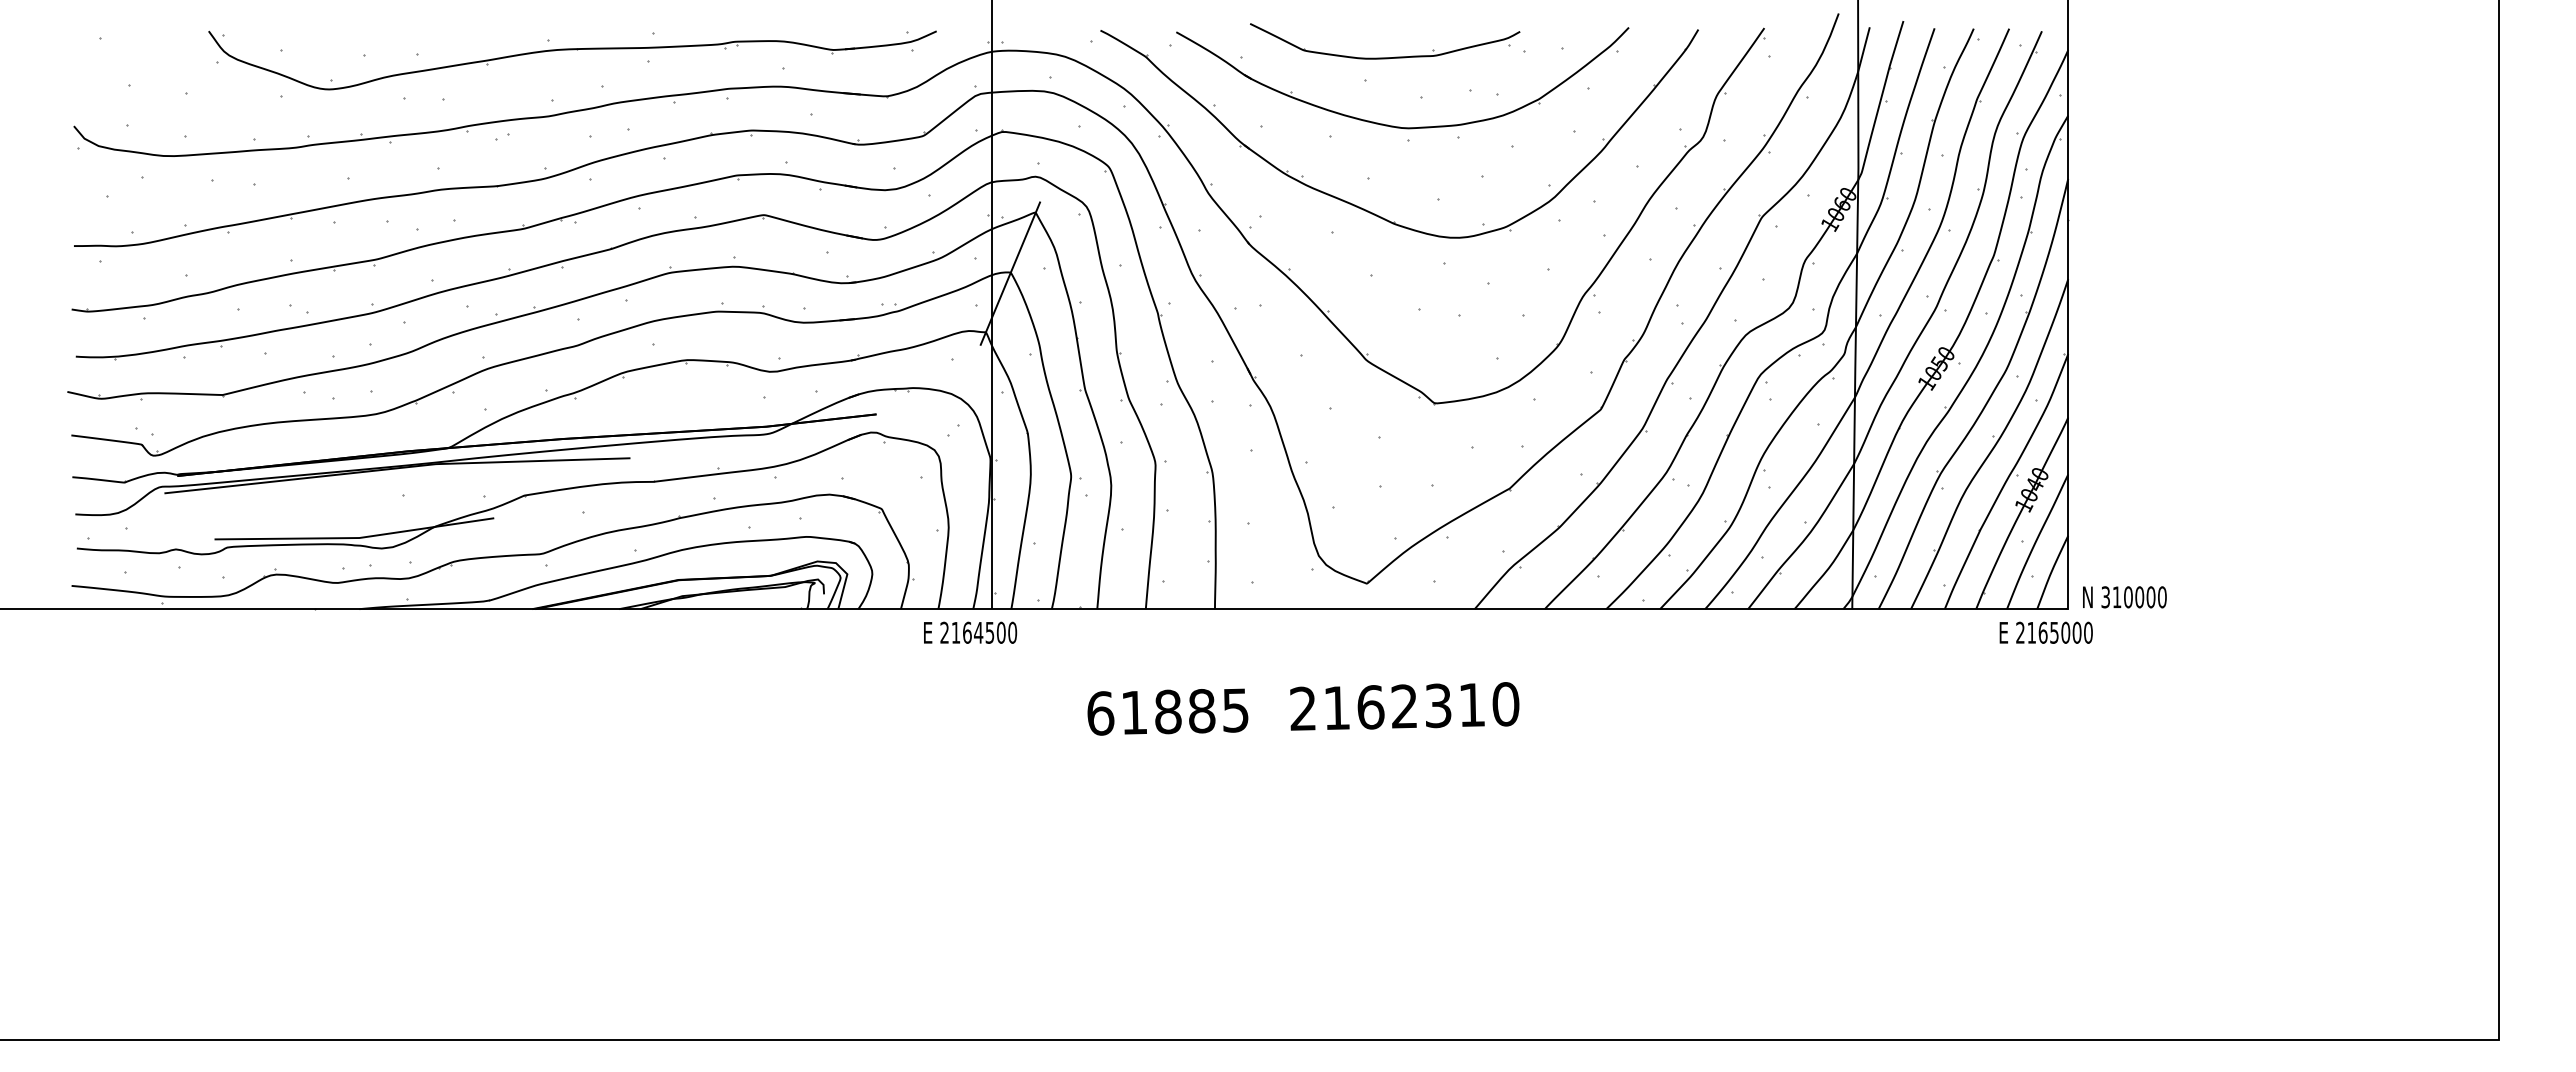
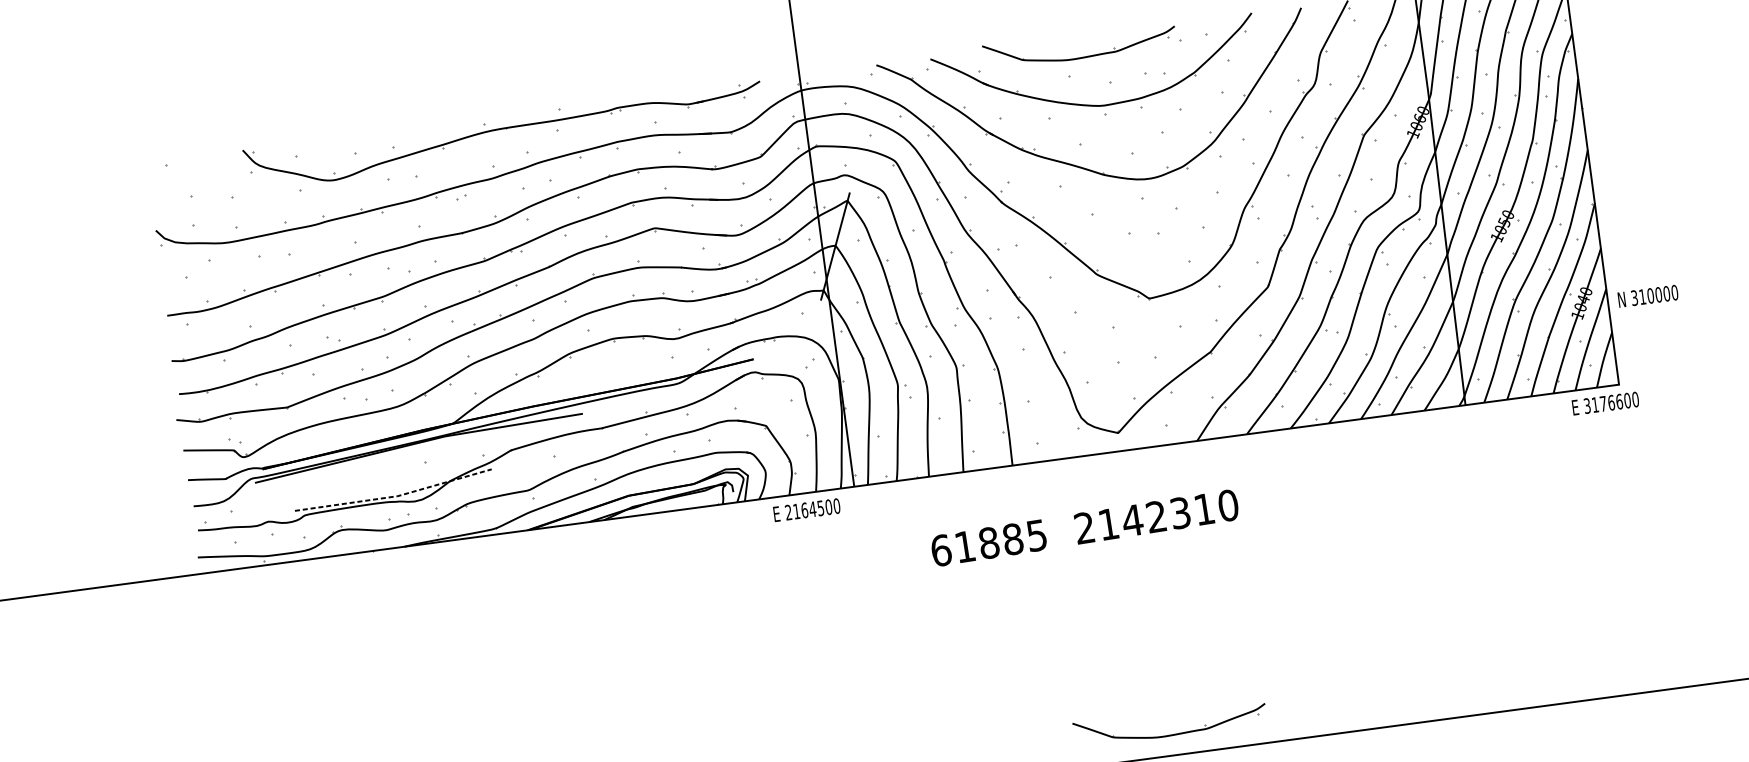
line: (356, 538) -> (395, 496), solid -> dashed
text: (2124, 597) -> (1647, 296), moved
text: (970, 632) -> (806, 509), moved
text: (2043, 632) -> (1603, 403), 2165000 -> 3176600
text: (1370, 707) -> (1132, 520), 2162310 -> 2142310
part: (1385, 1010) -> (1171, 734), added

